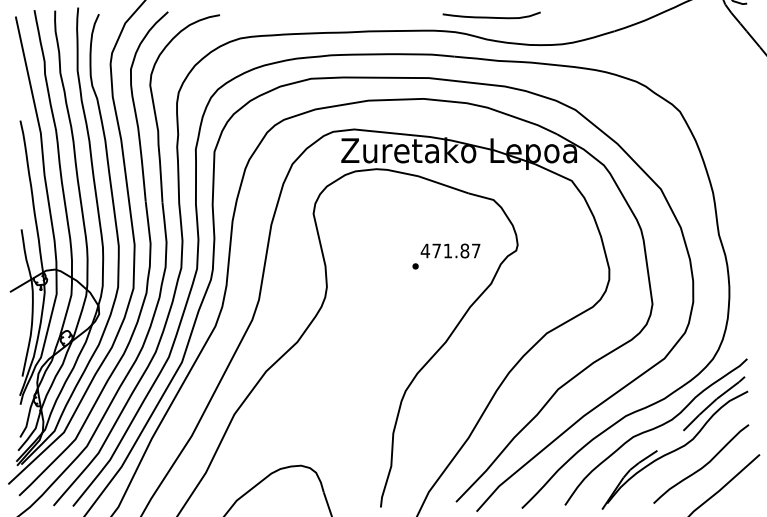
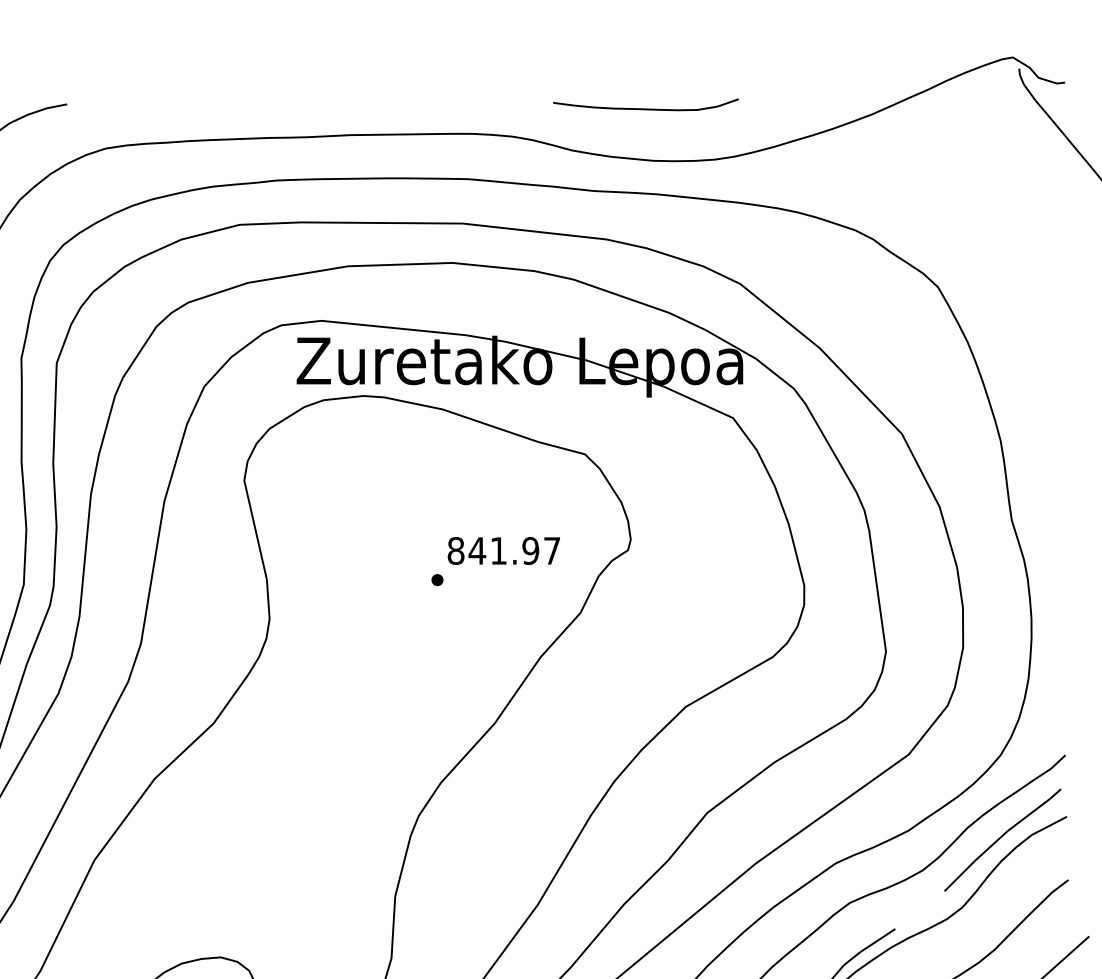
curve: (491, 16) -> (645, 106), moved
text: (444, 250) -> (492, 549), 471.87 -> 841.97

